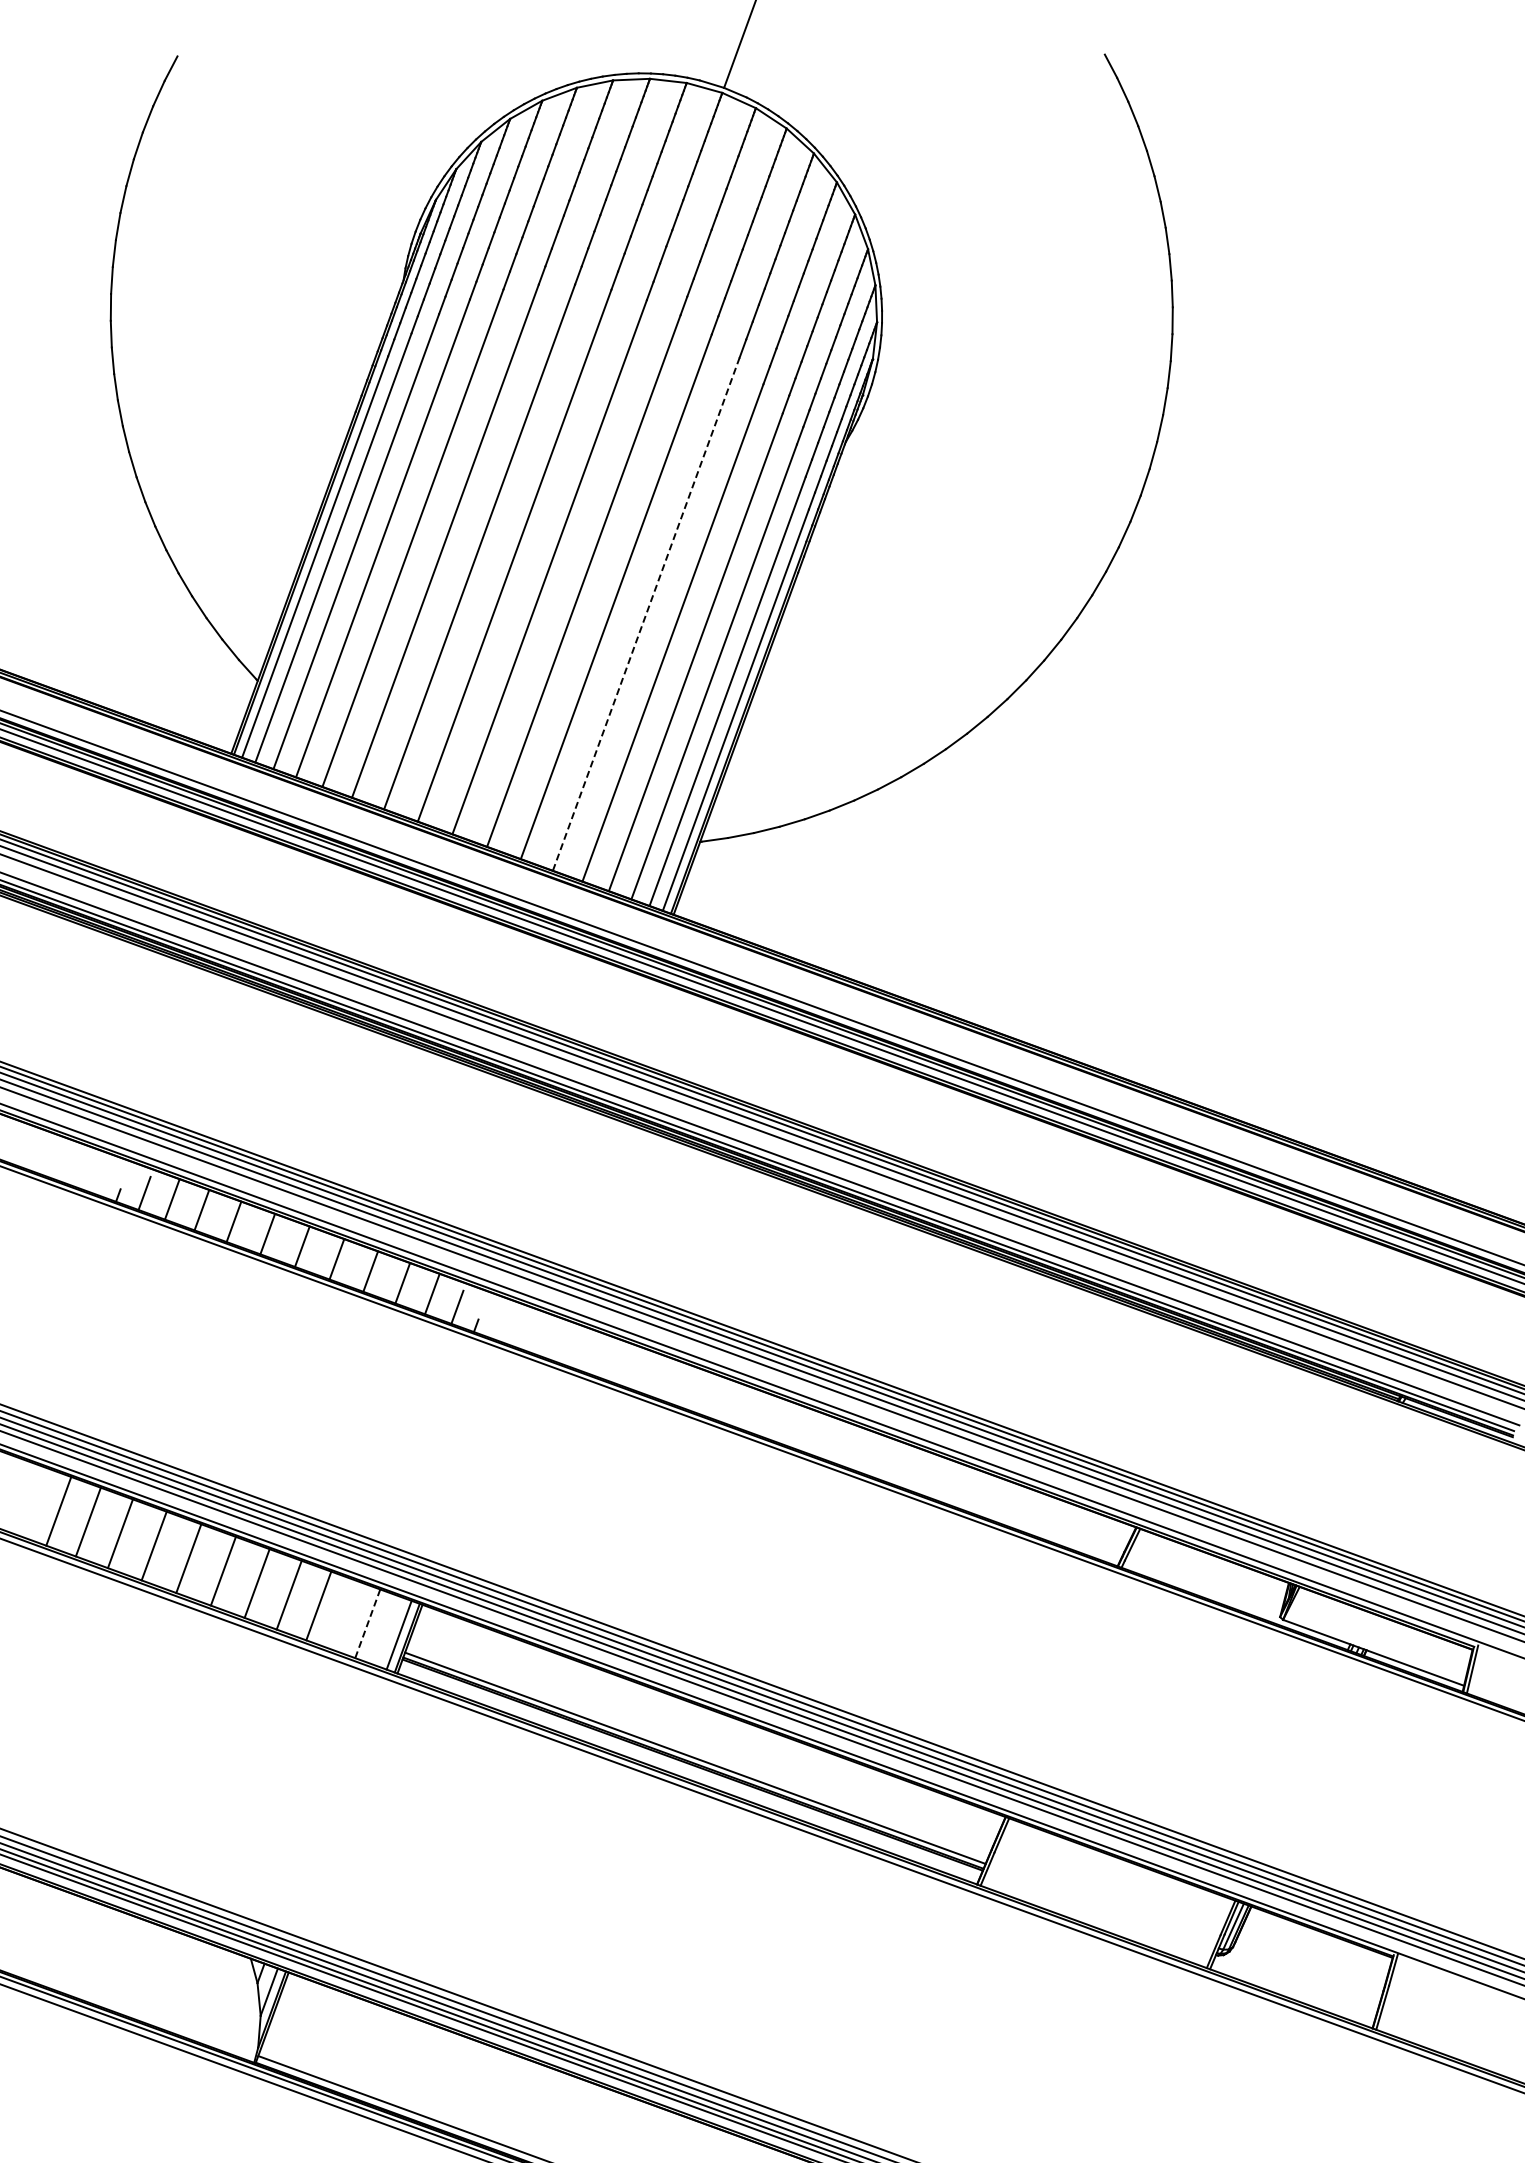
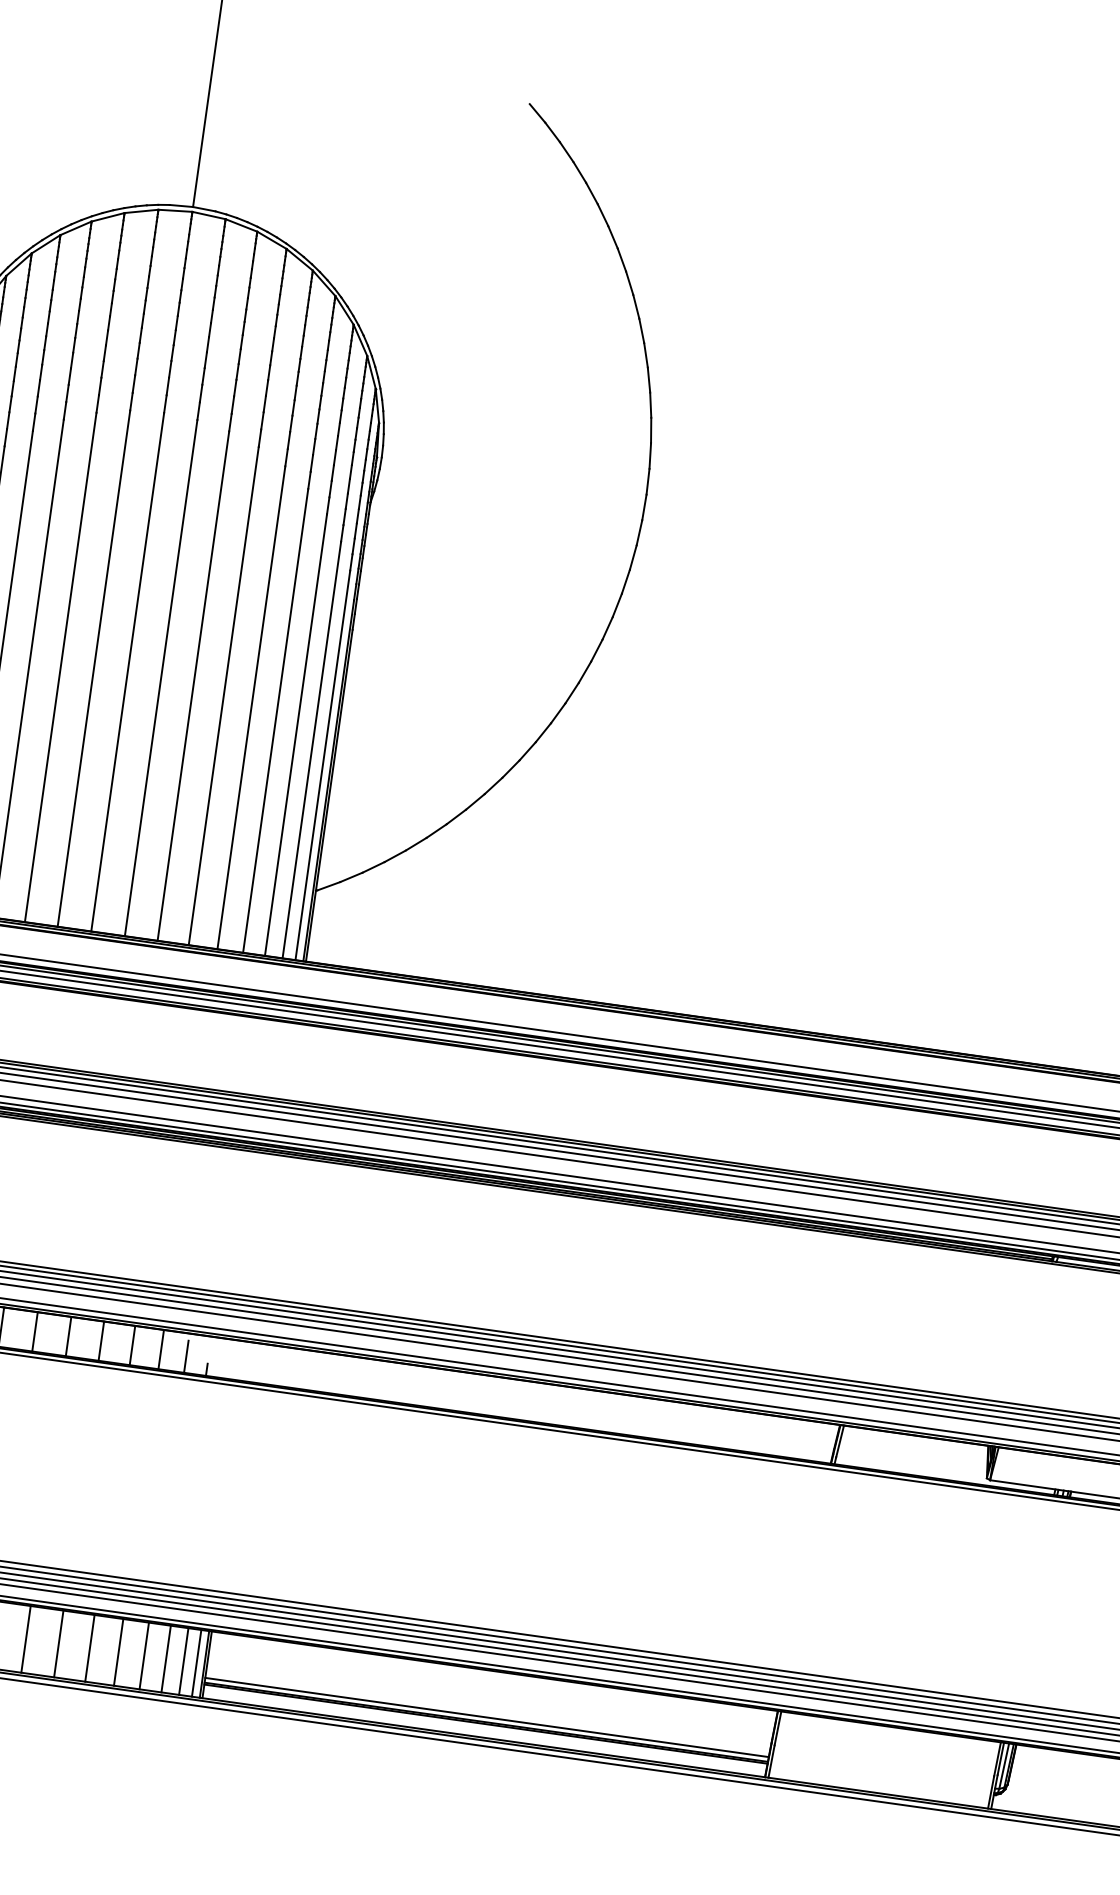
line: (646, 614) -> (223, 696), dashed -> solid
line: (344, 1615) -> (143, 1656), added
line: (367, 1623) -> (165, 1658), dashed -> solid
line: (385, 1630) -> (183, 1661), added

